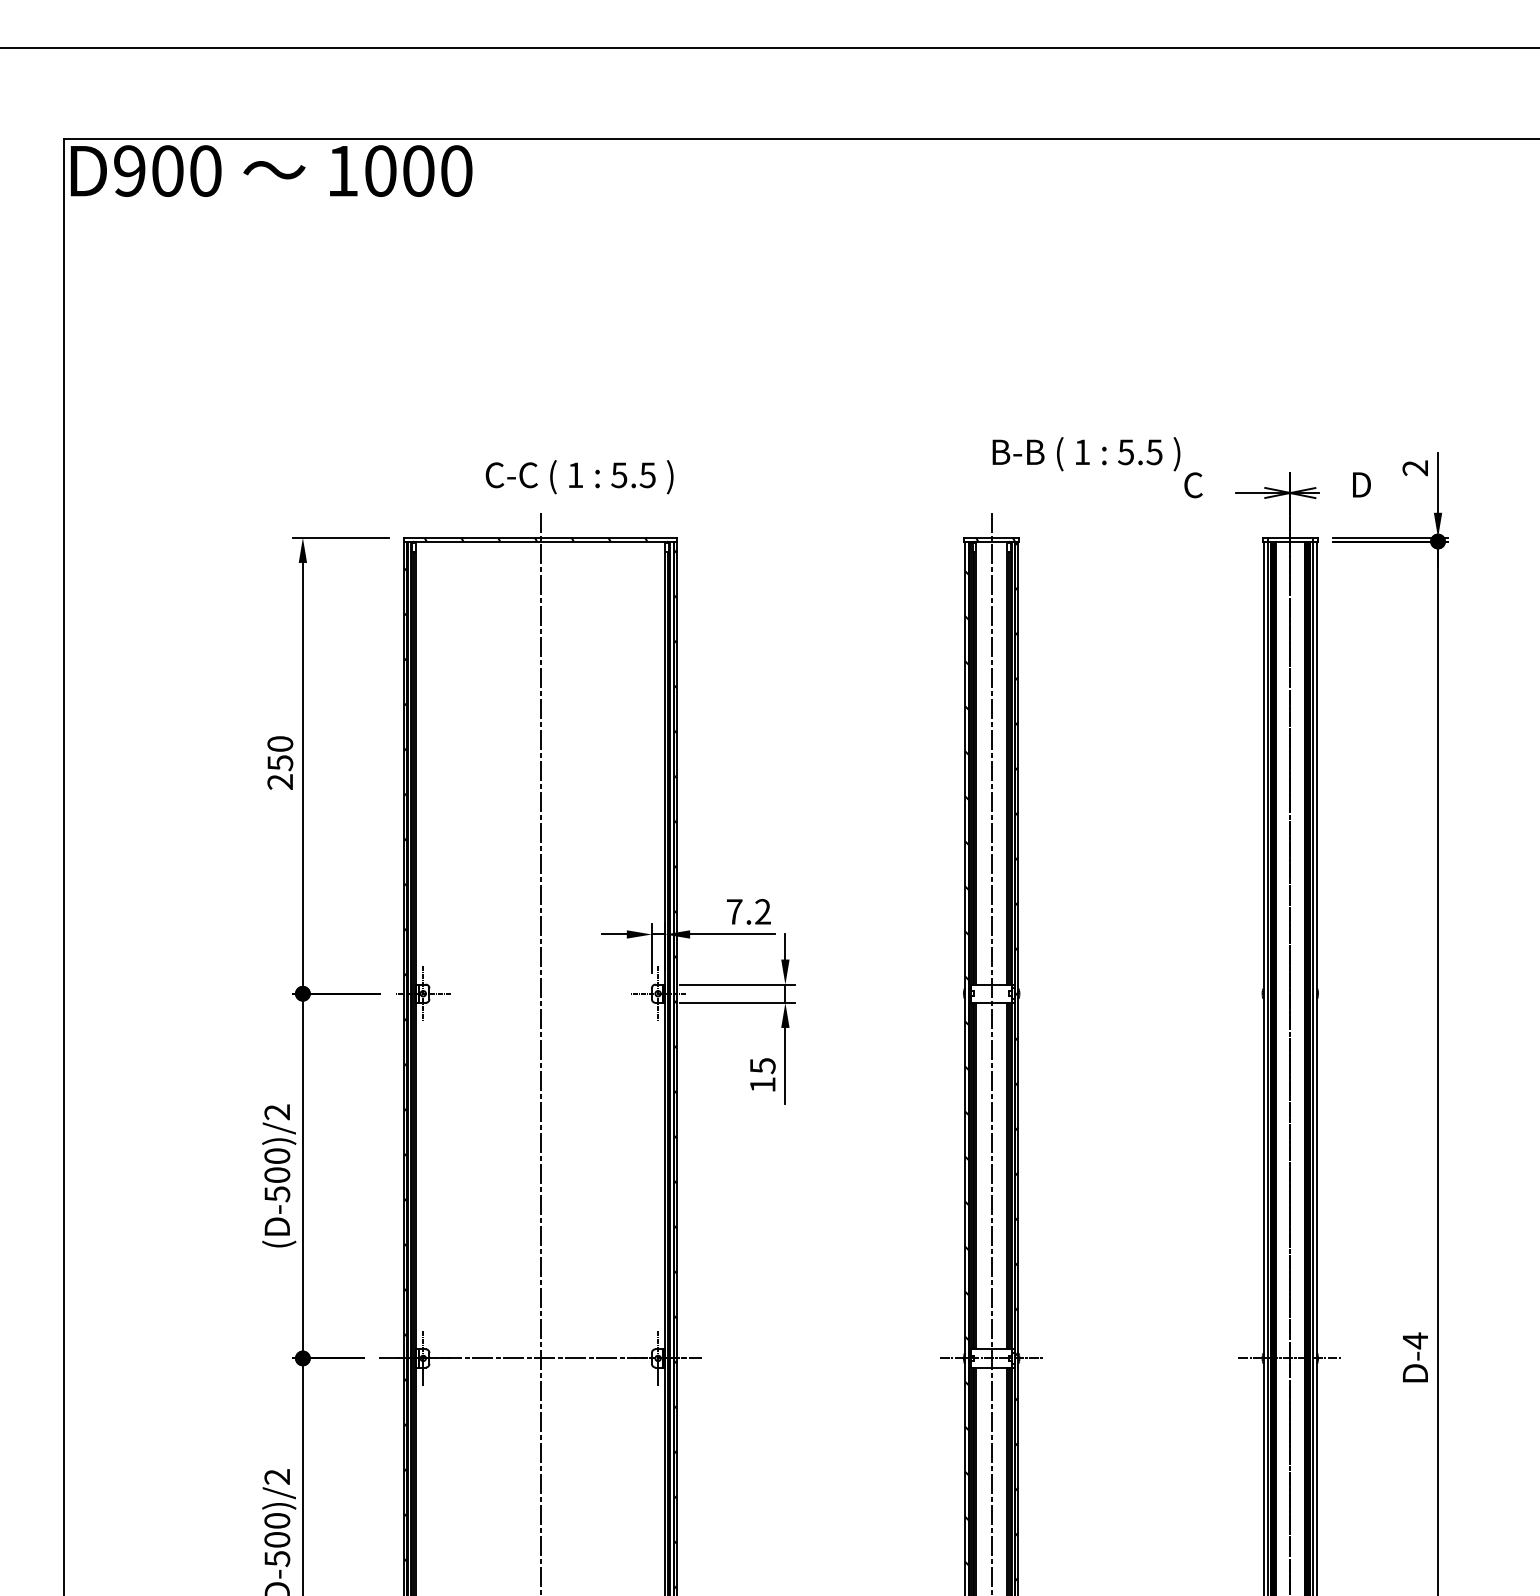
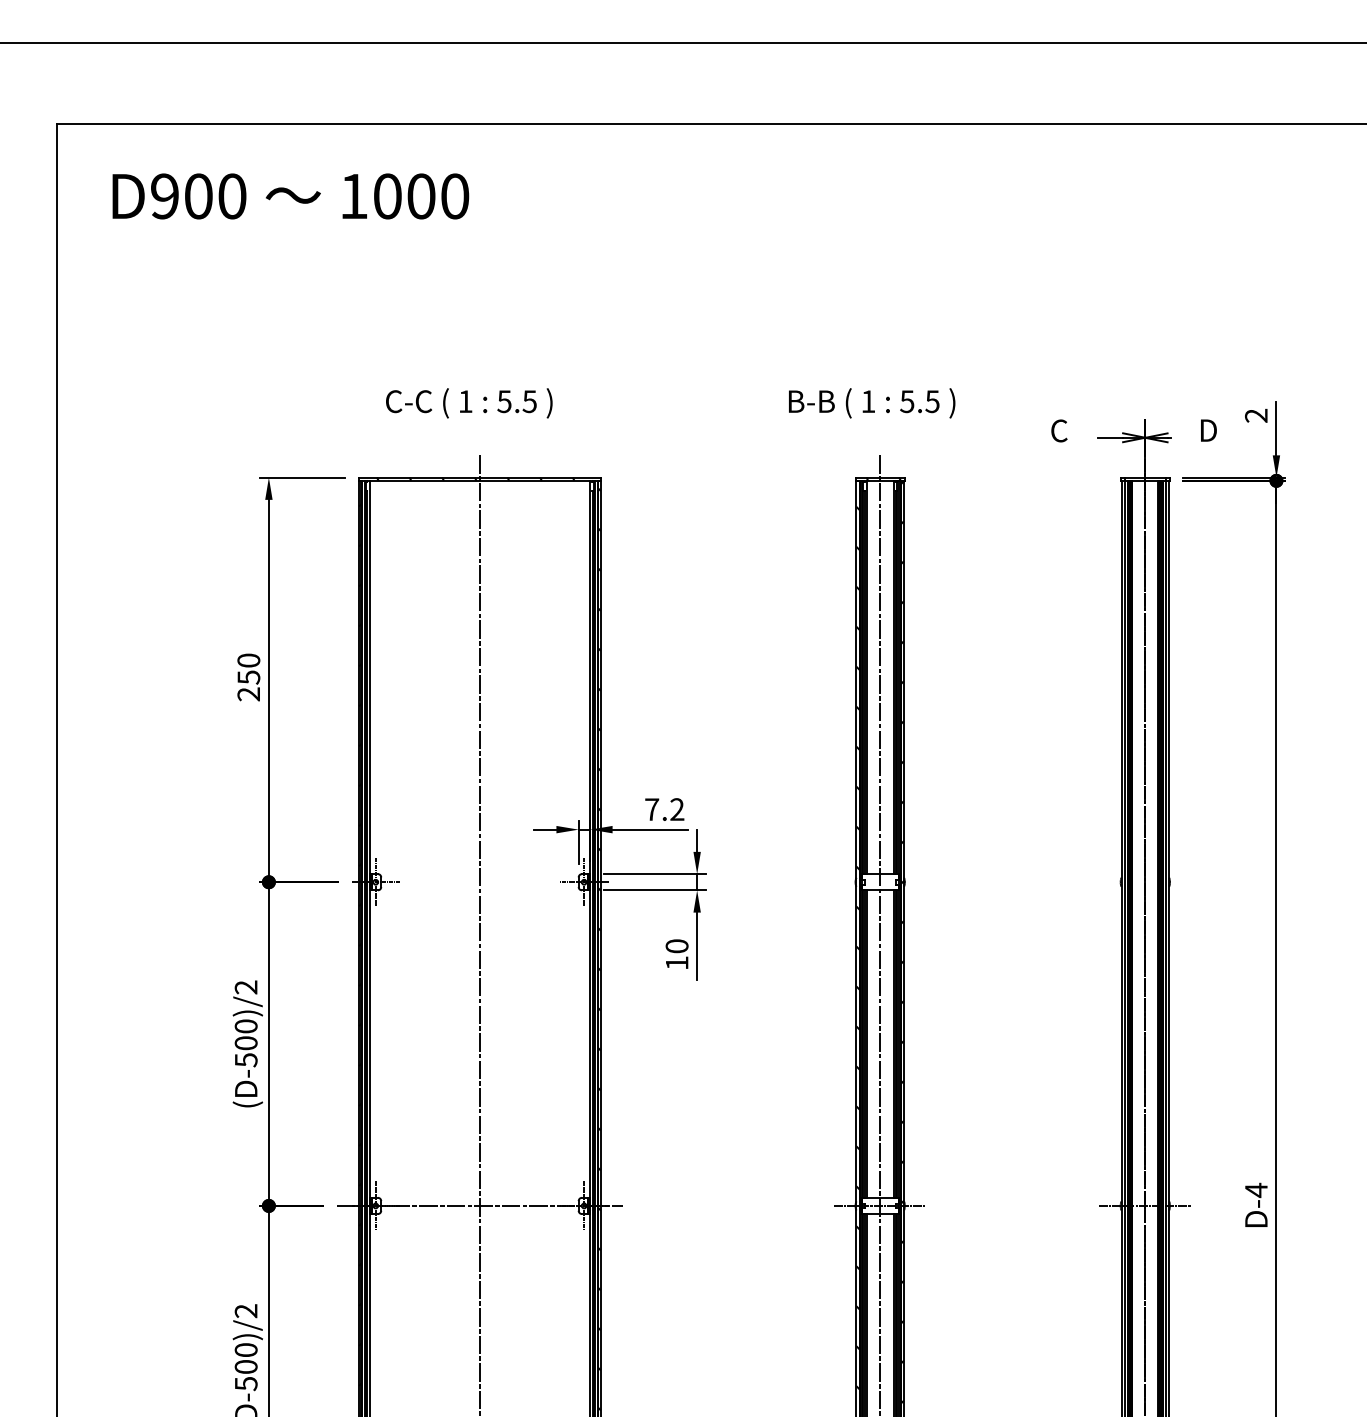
text: (271, 170) -> (290, 195), moved
text: (1086, 454) -> (872, 403), moved
text: (579, 477) -> (469, 403), moved
text: (762, 1066) -> (676, 946), 15 -> 10

